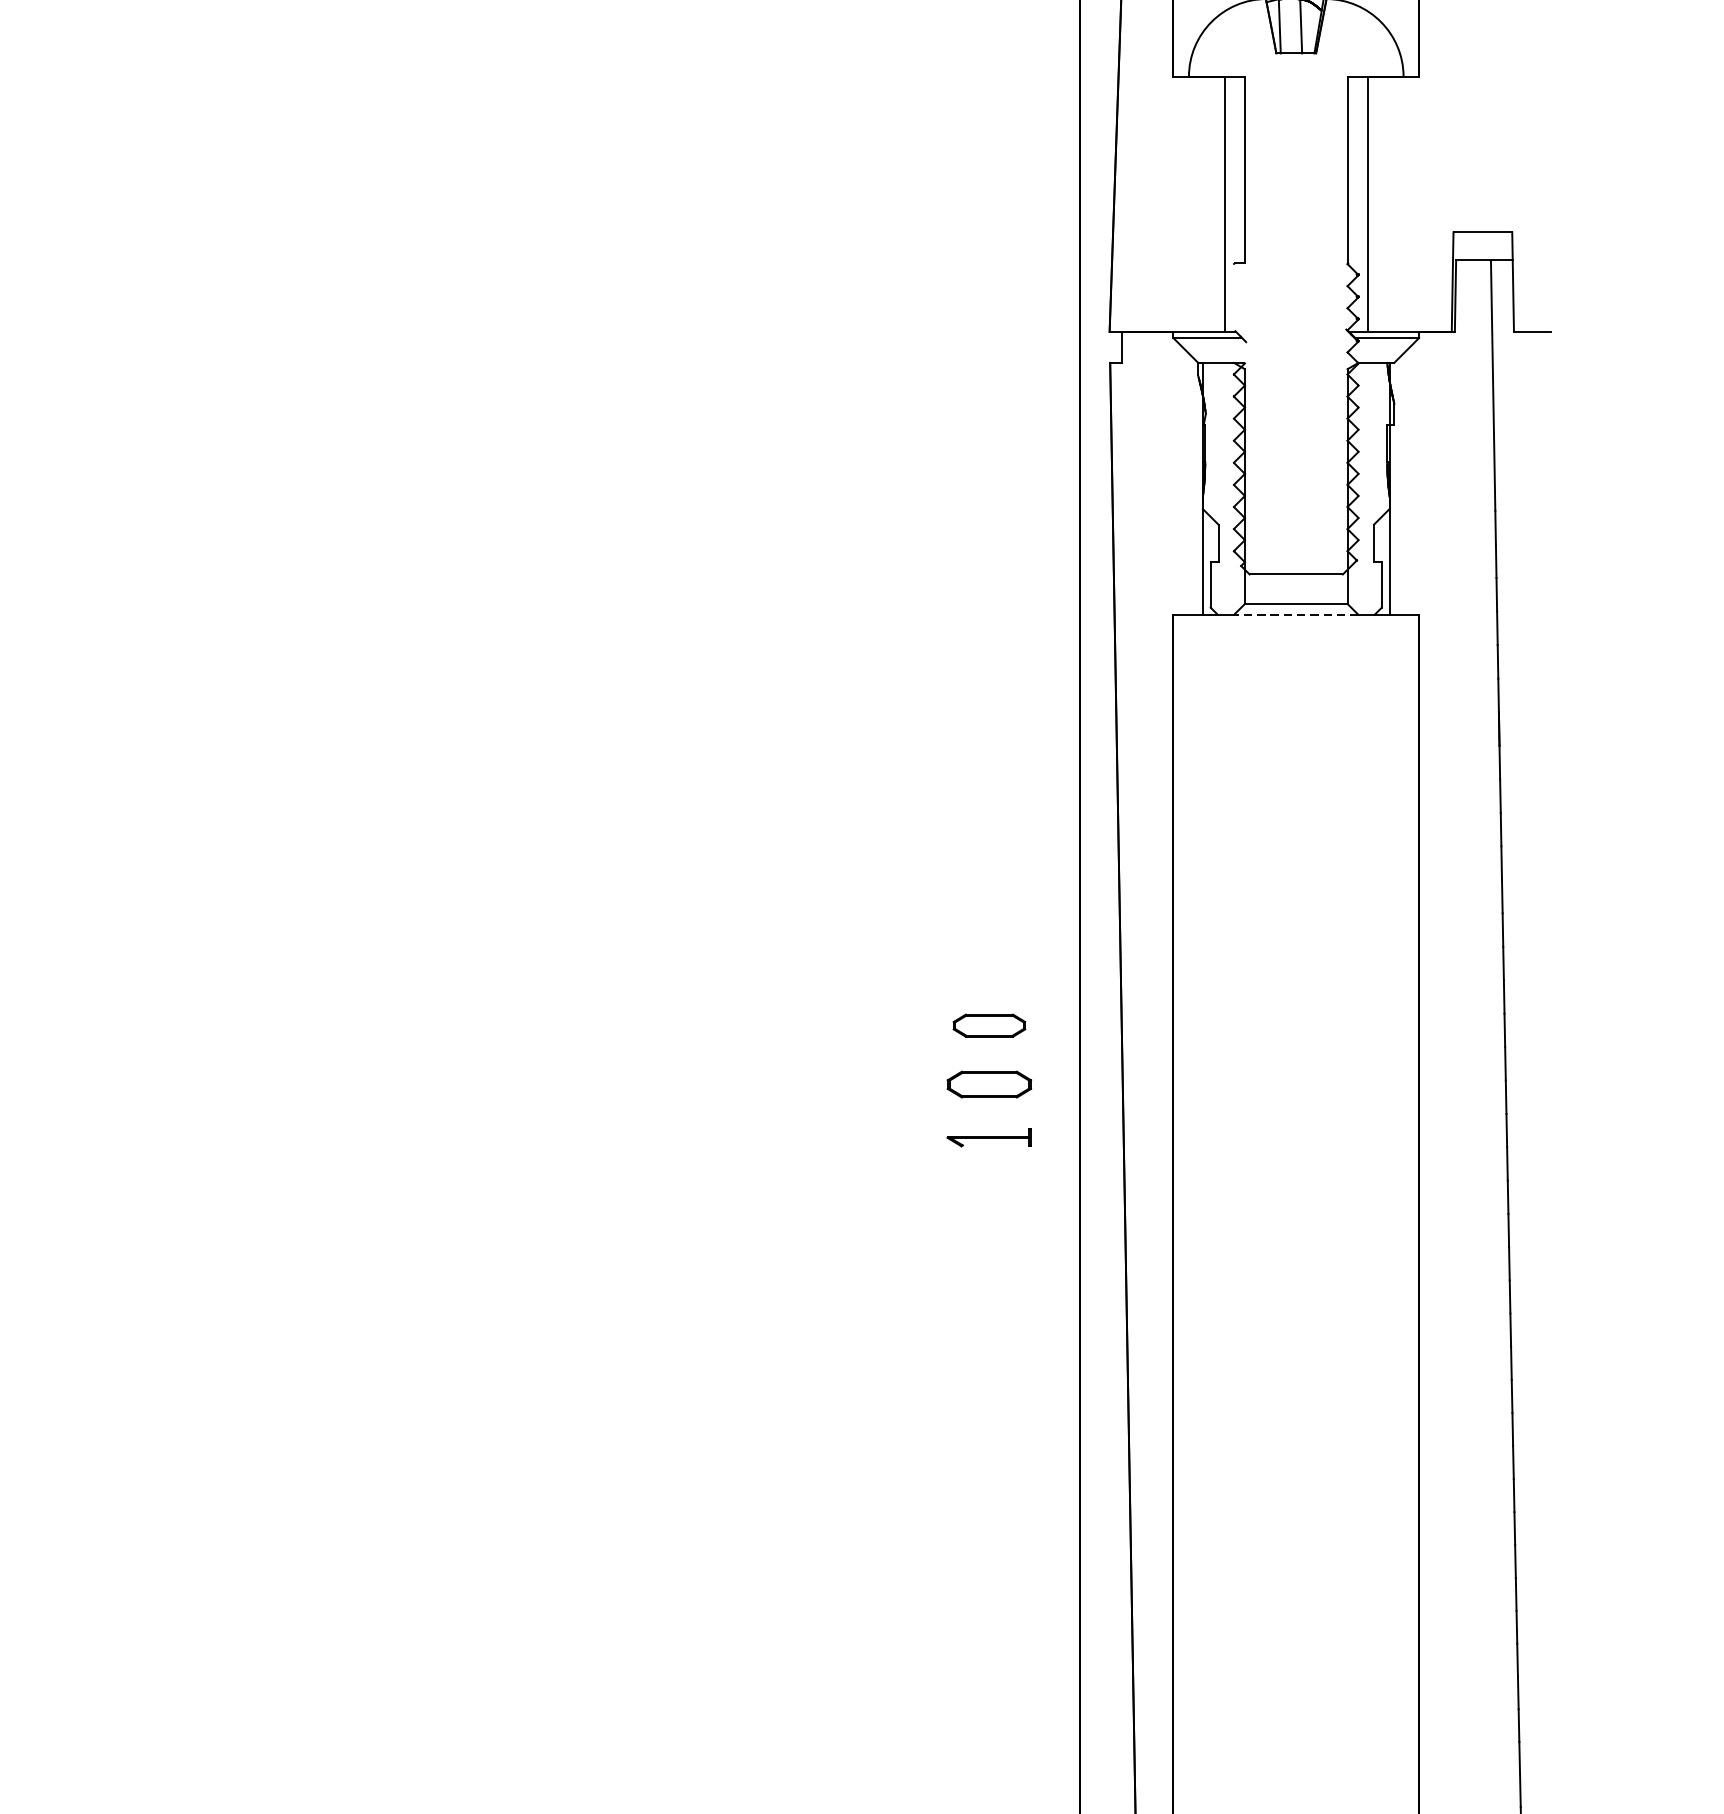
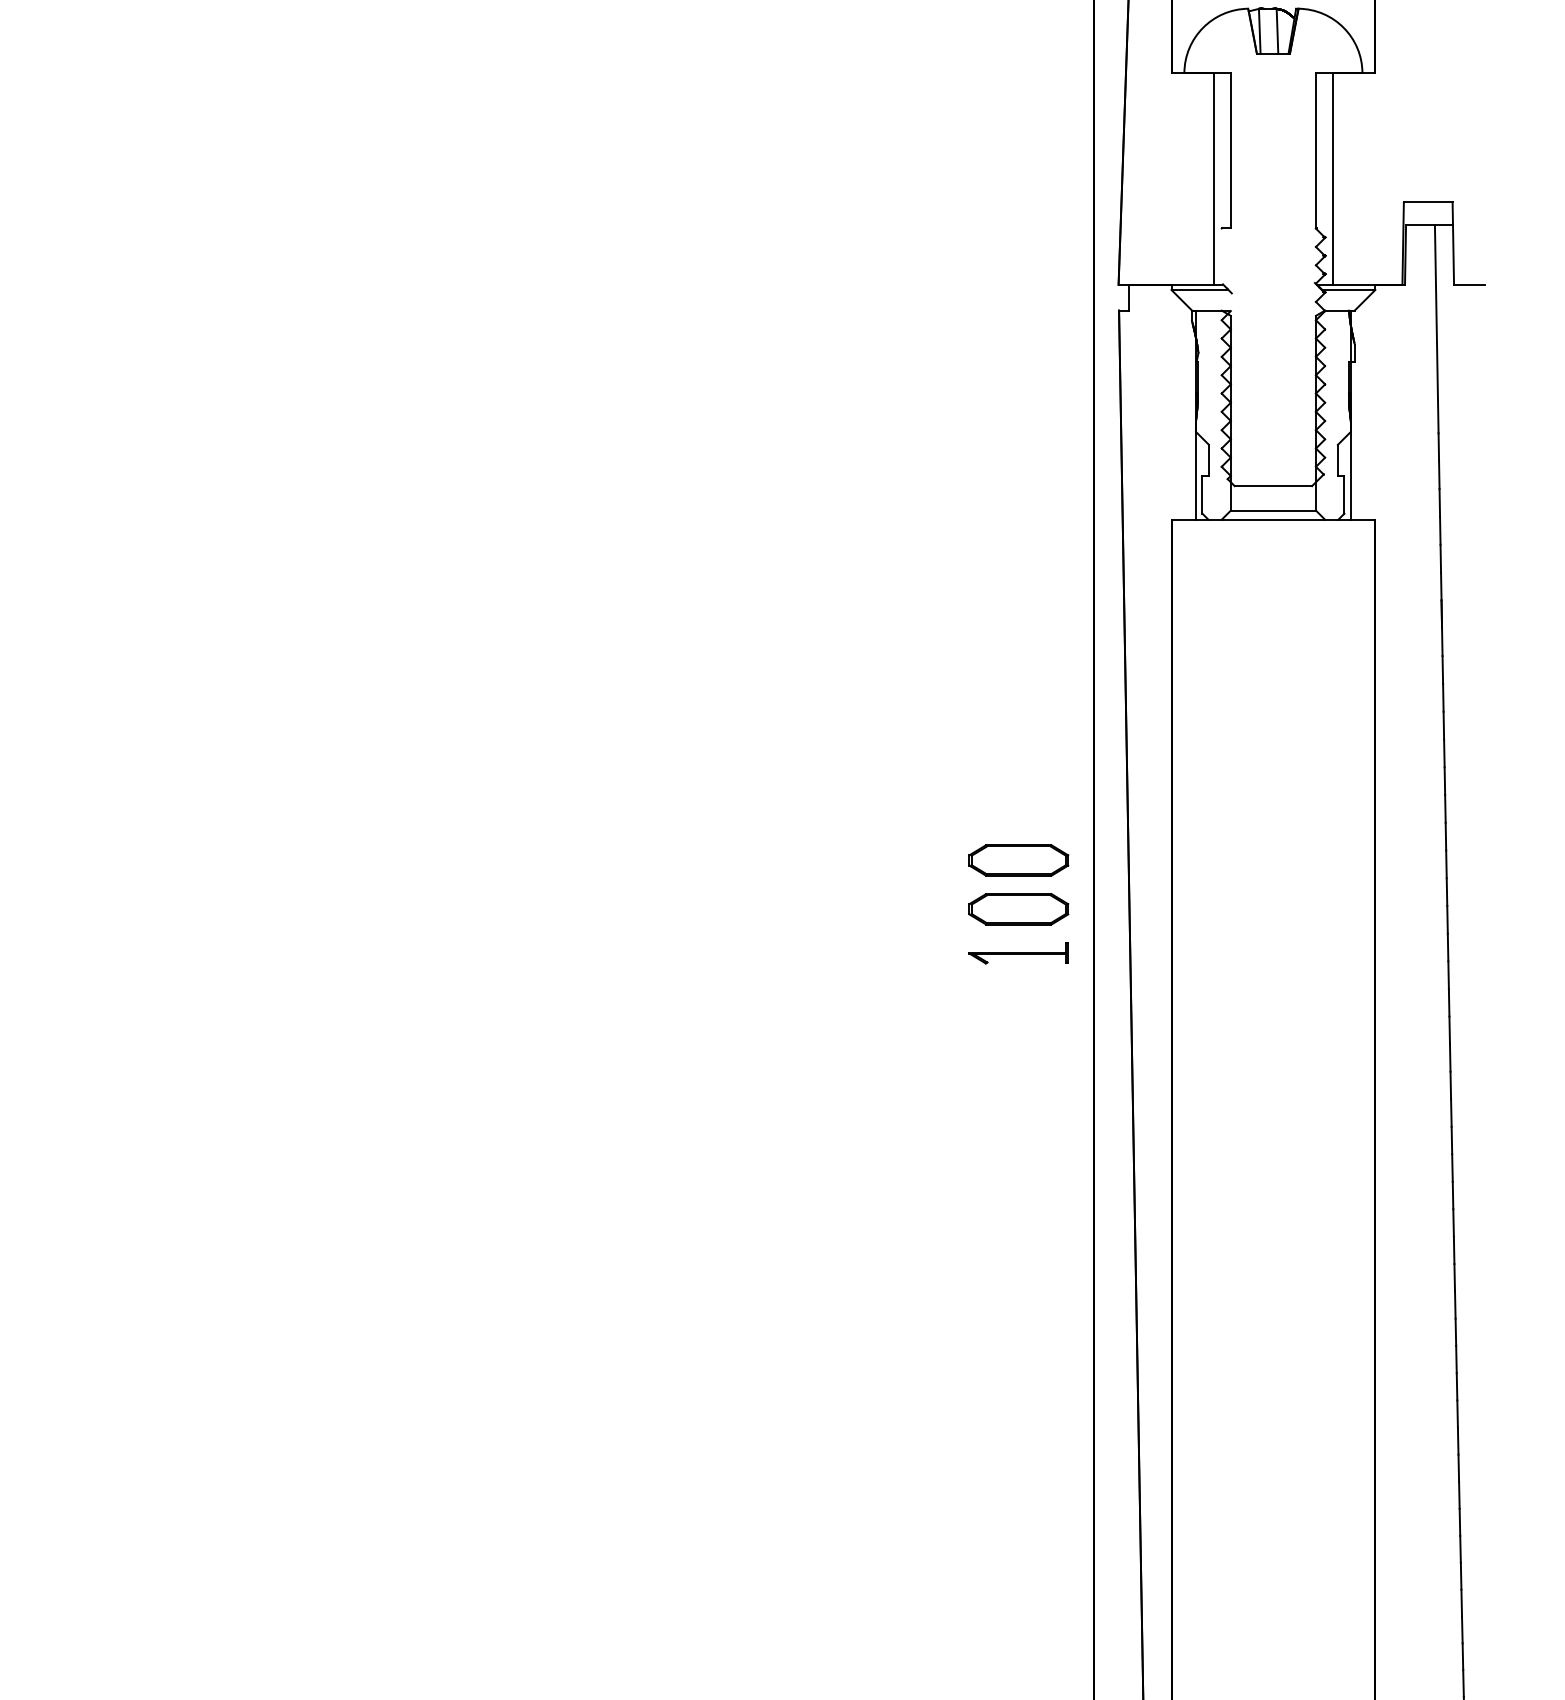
line: (1296, 614) -> (1273, 519), dashed -> solid
part: (988, 1025) -> (1018, 860), size x1.67
part: (988, 1084) -> (1018, 909), size x1.43
part: (988, 1137) -> (1018, 953), size x1.43

